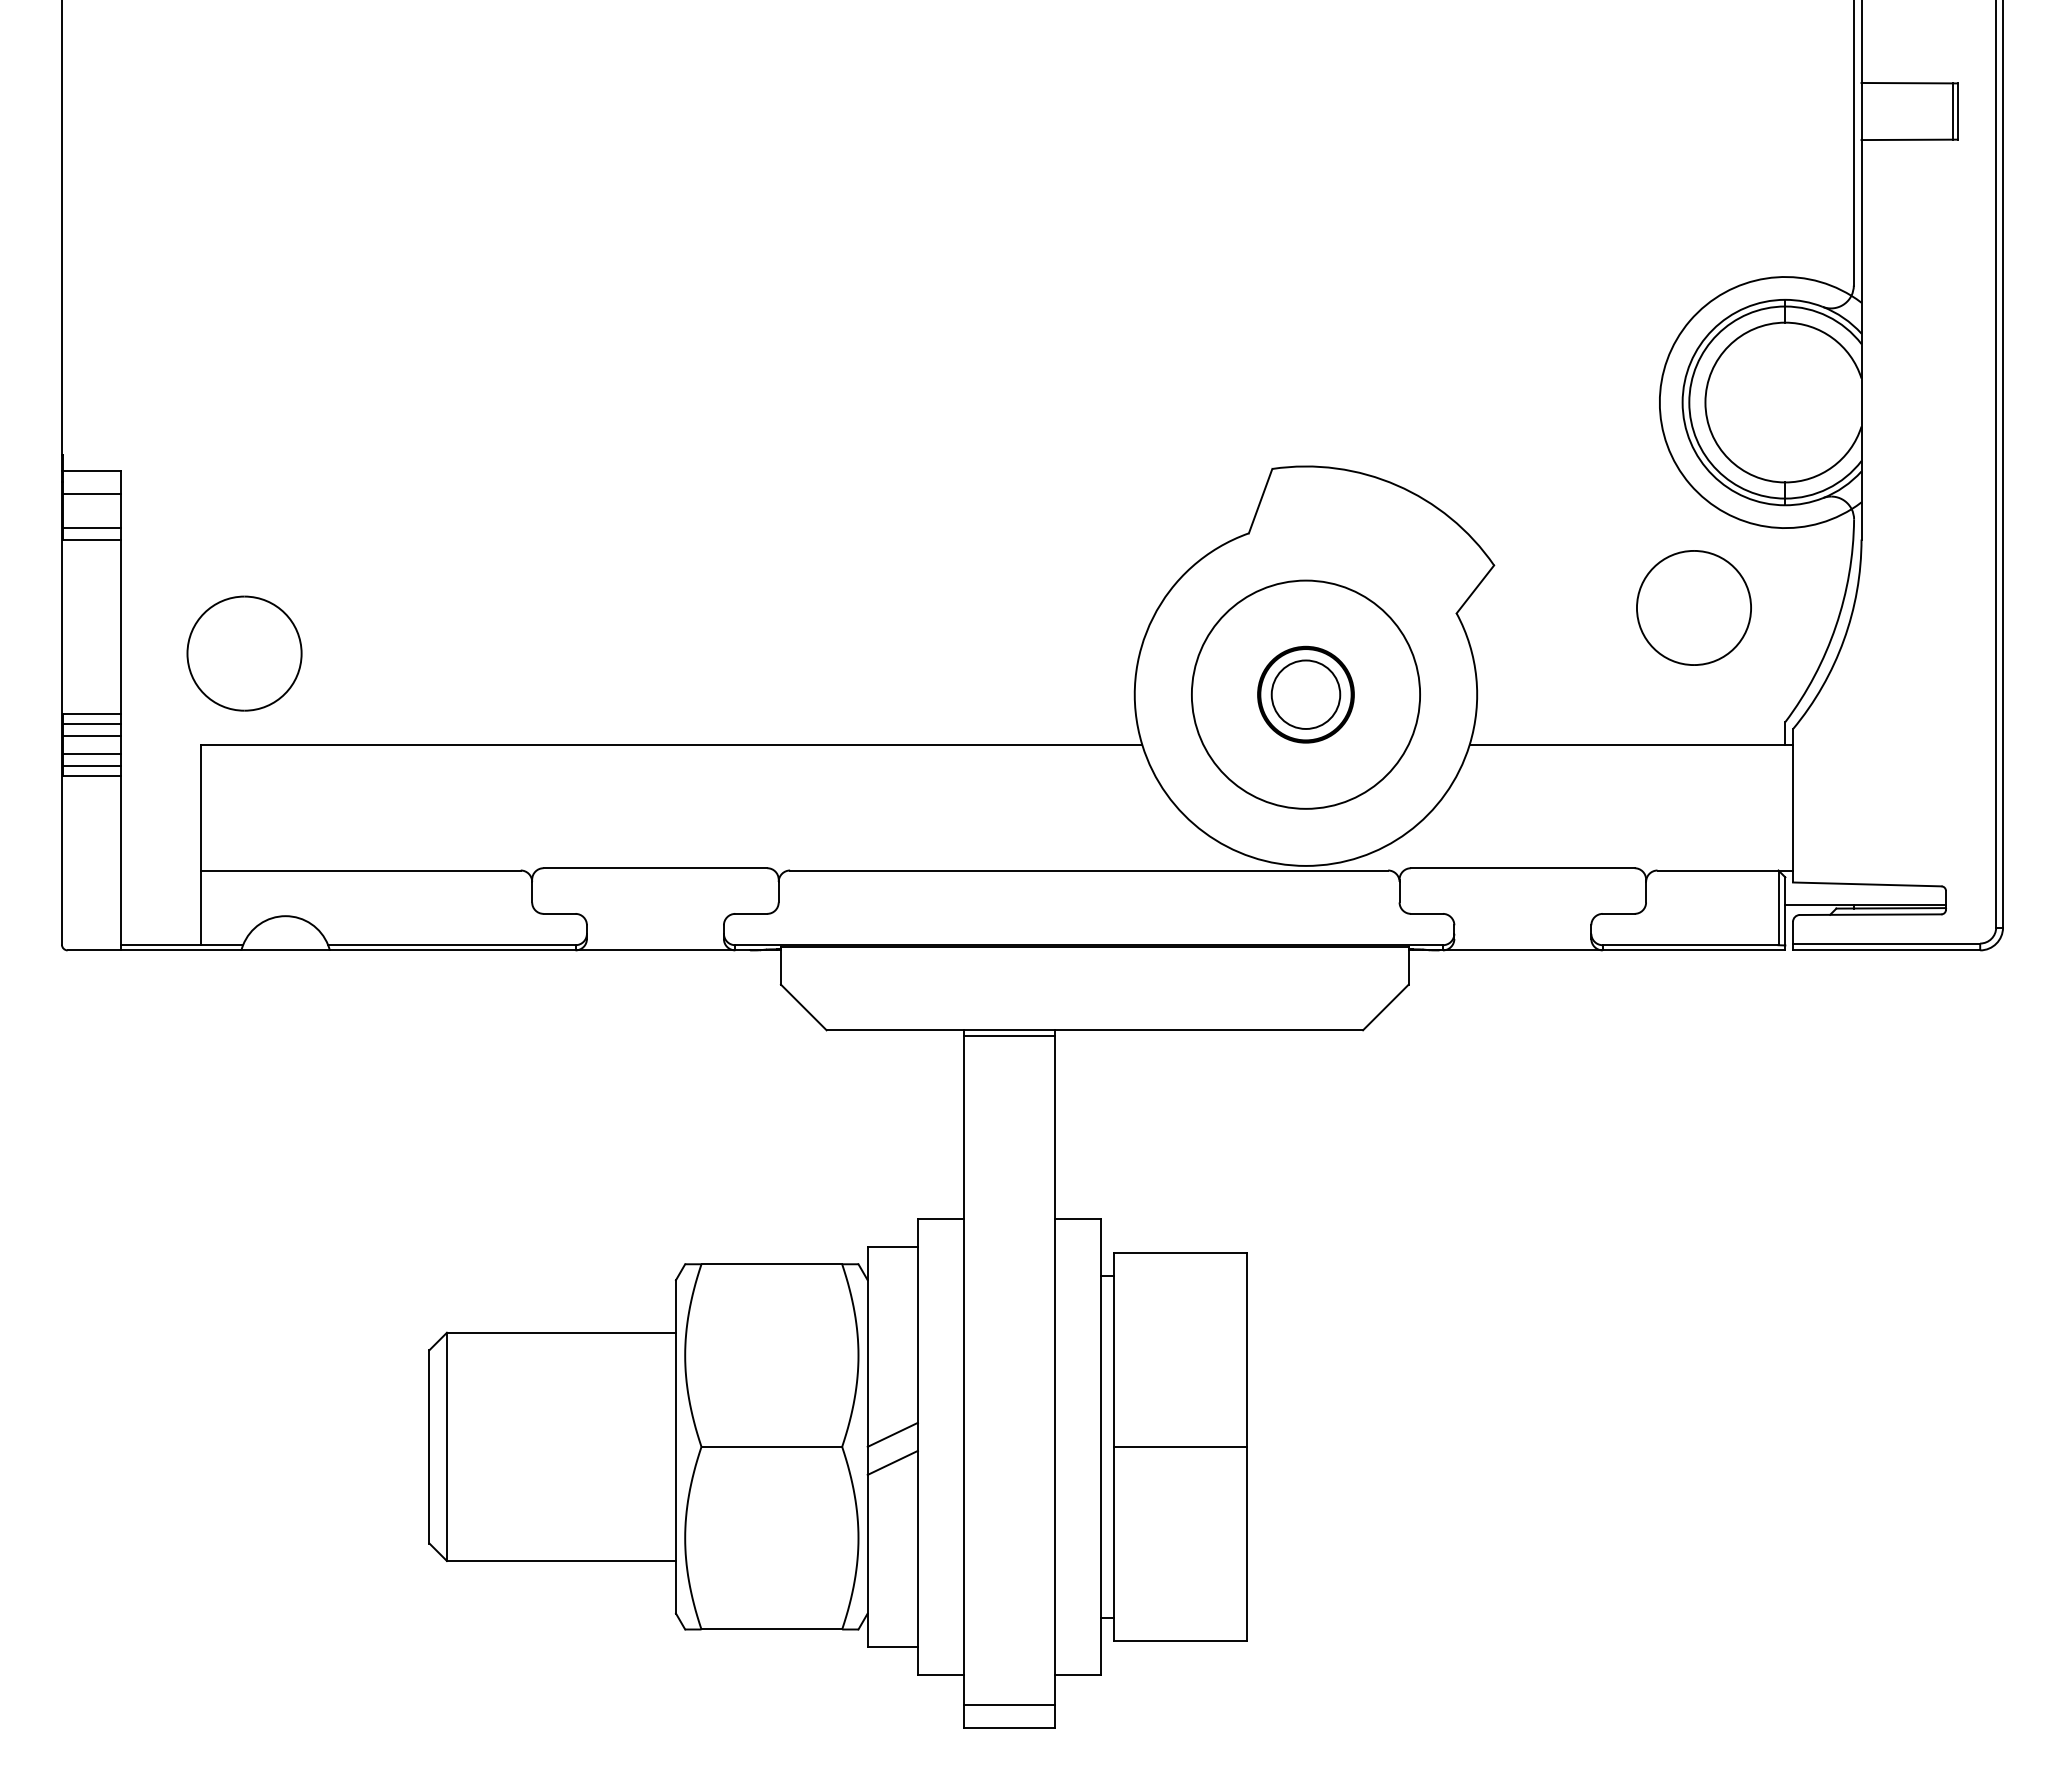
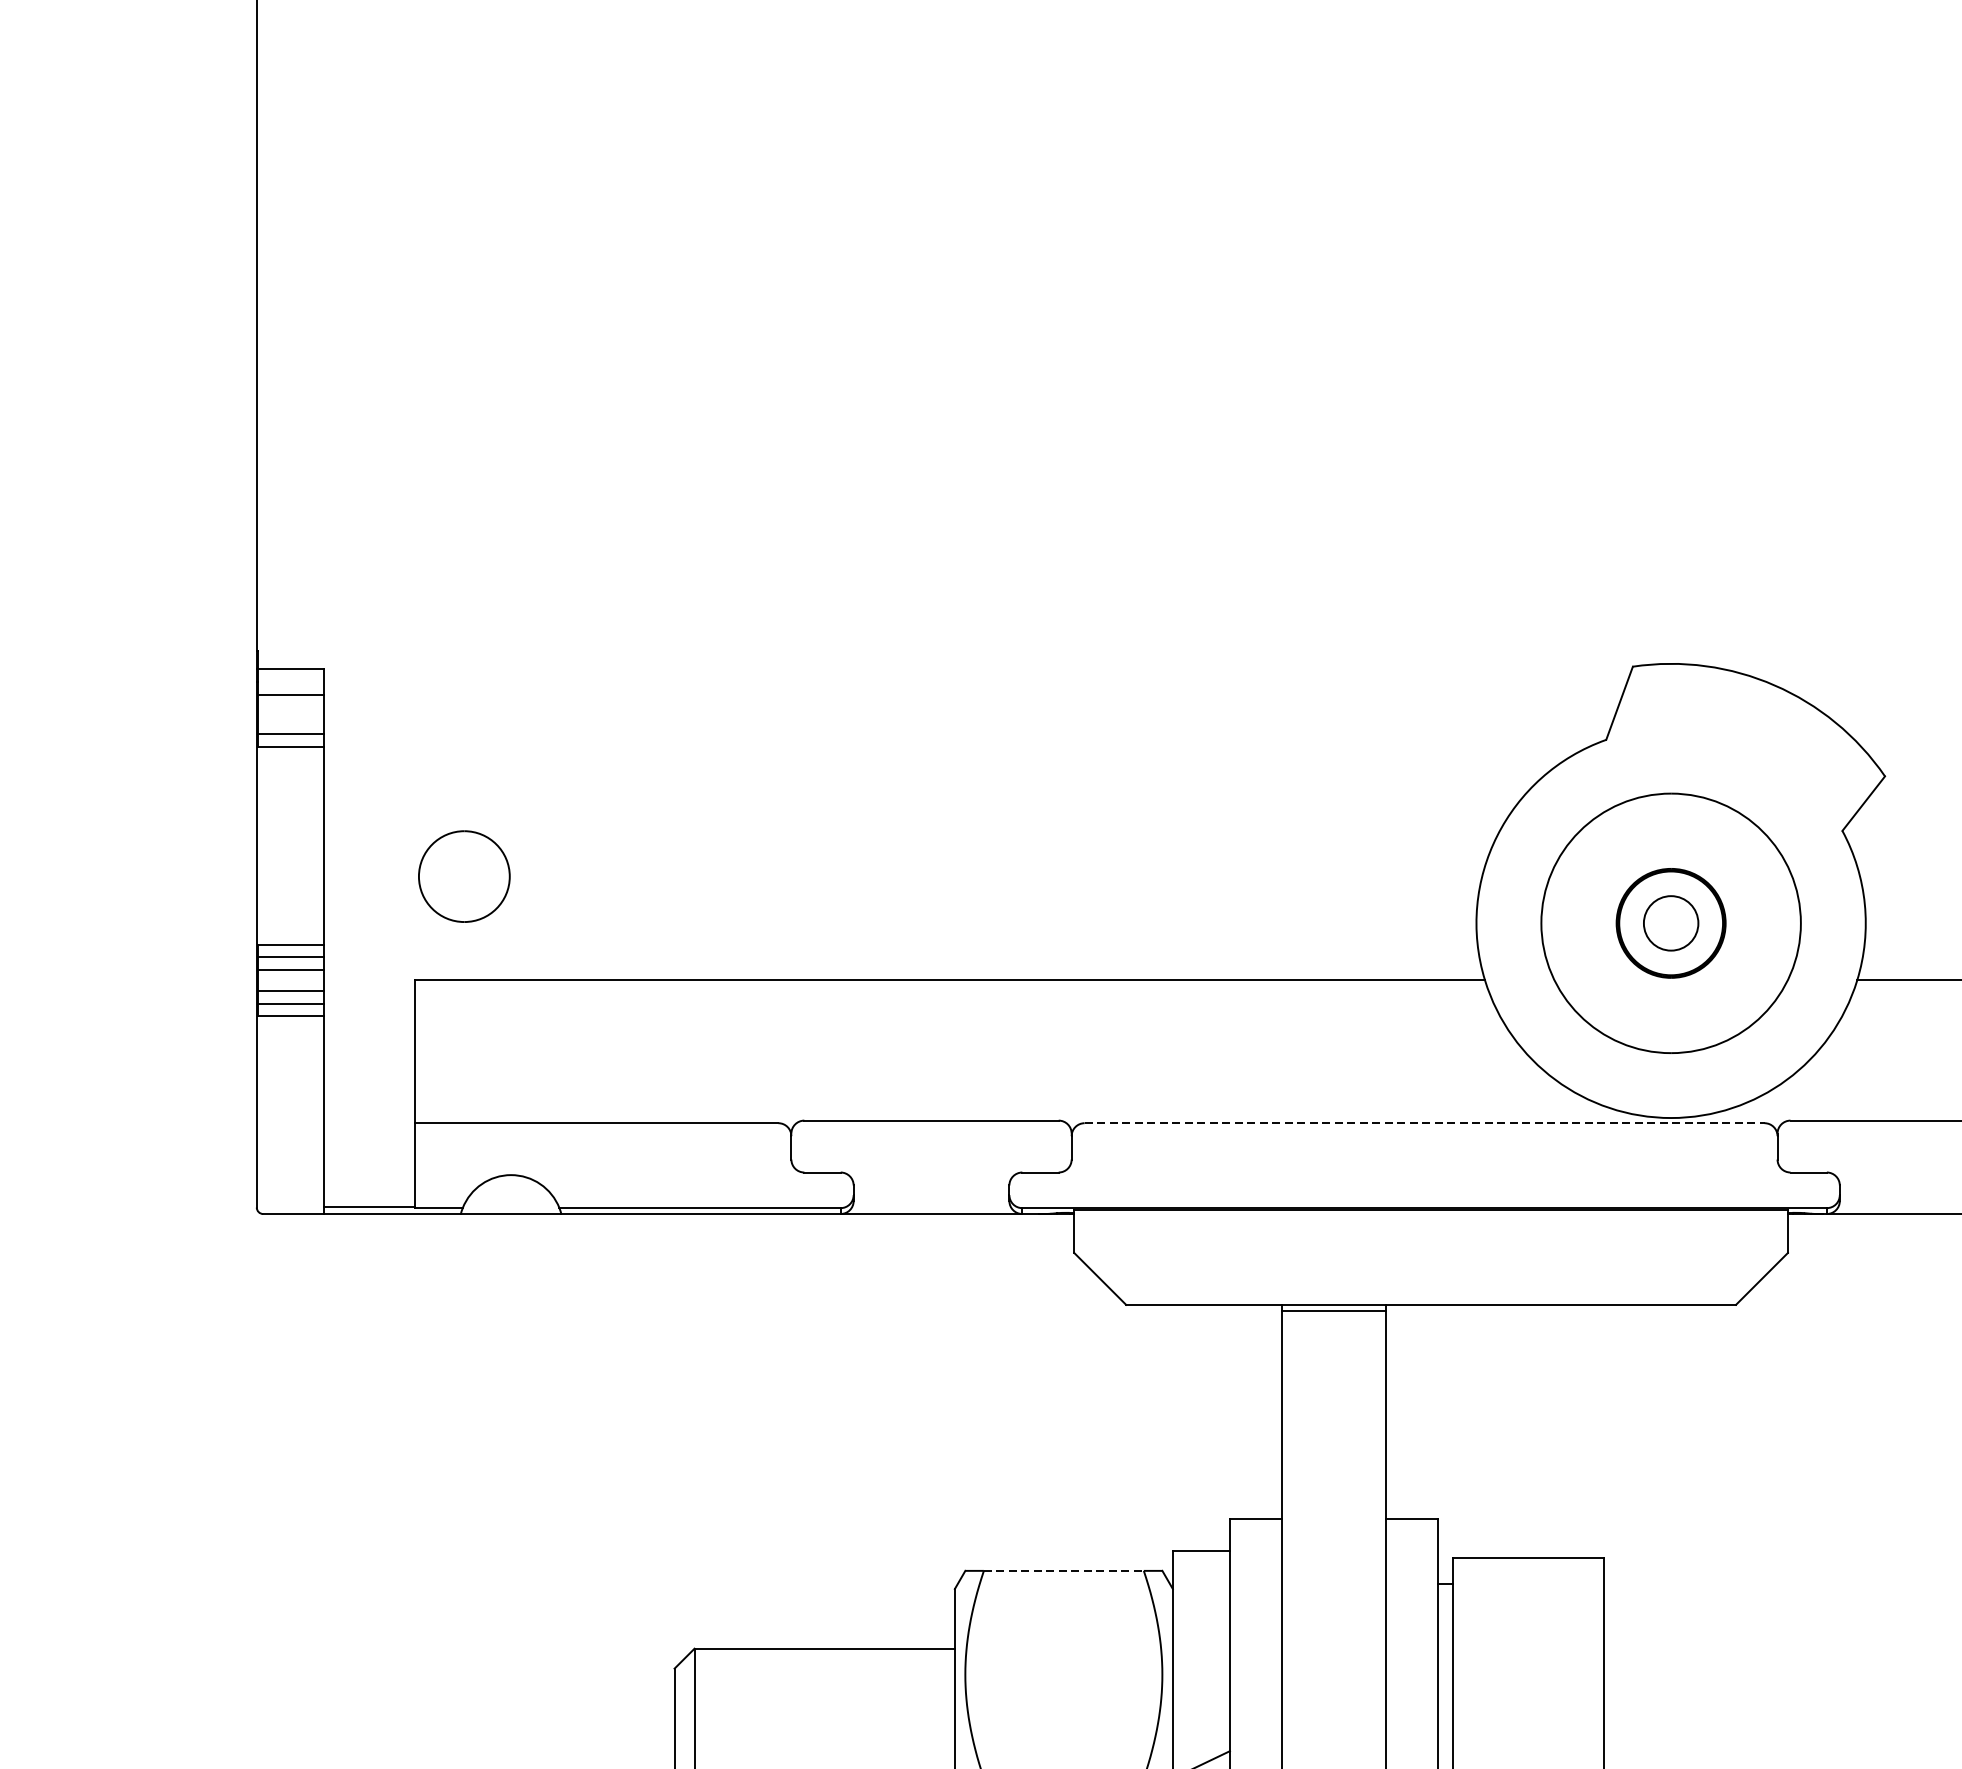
part: (244, 653) -> (464, 876), size x0.7
circle: (1305, 694) -> (1670, 923), size x0.7
line: (1089, 870) -> (1425, 1123), solid -> dashed
line: (772, 1264) -> (1064, 1571), solid -> dashed

